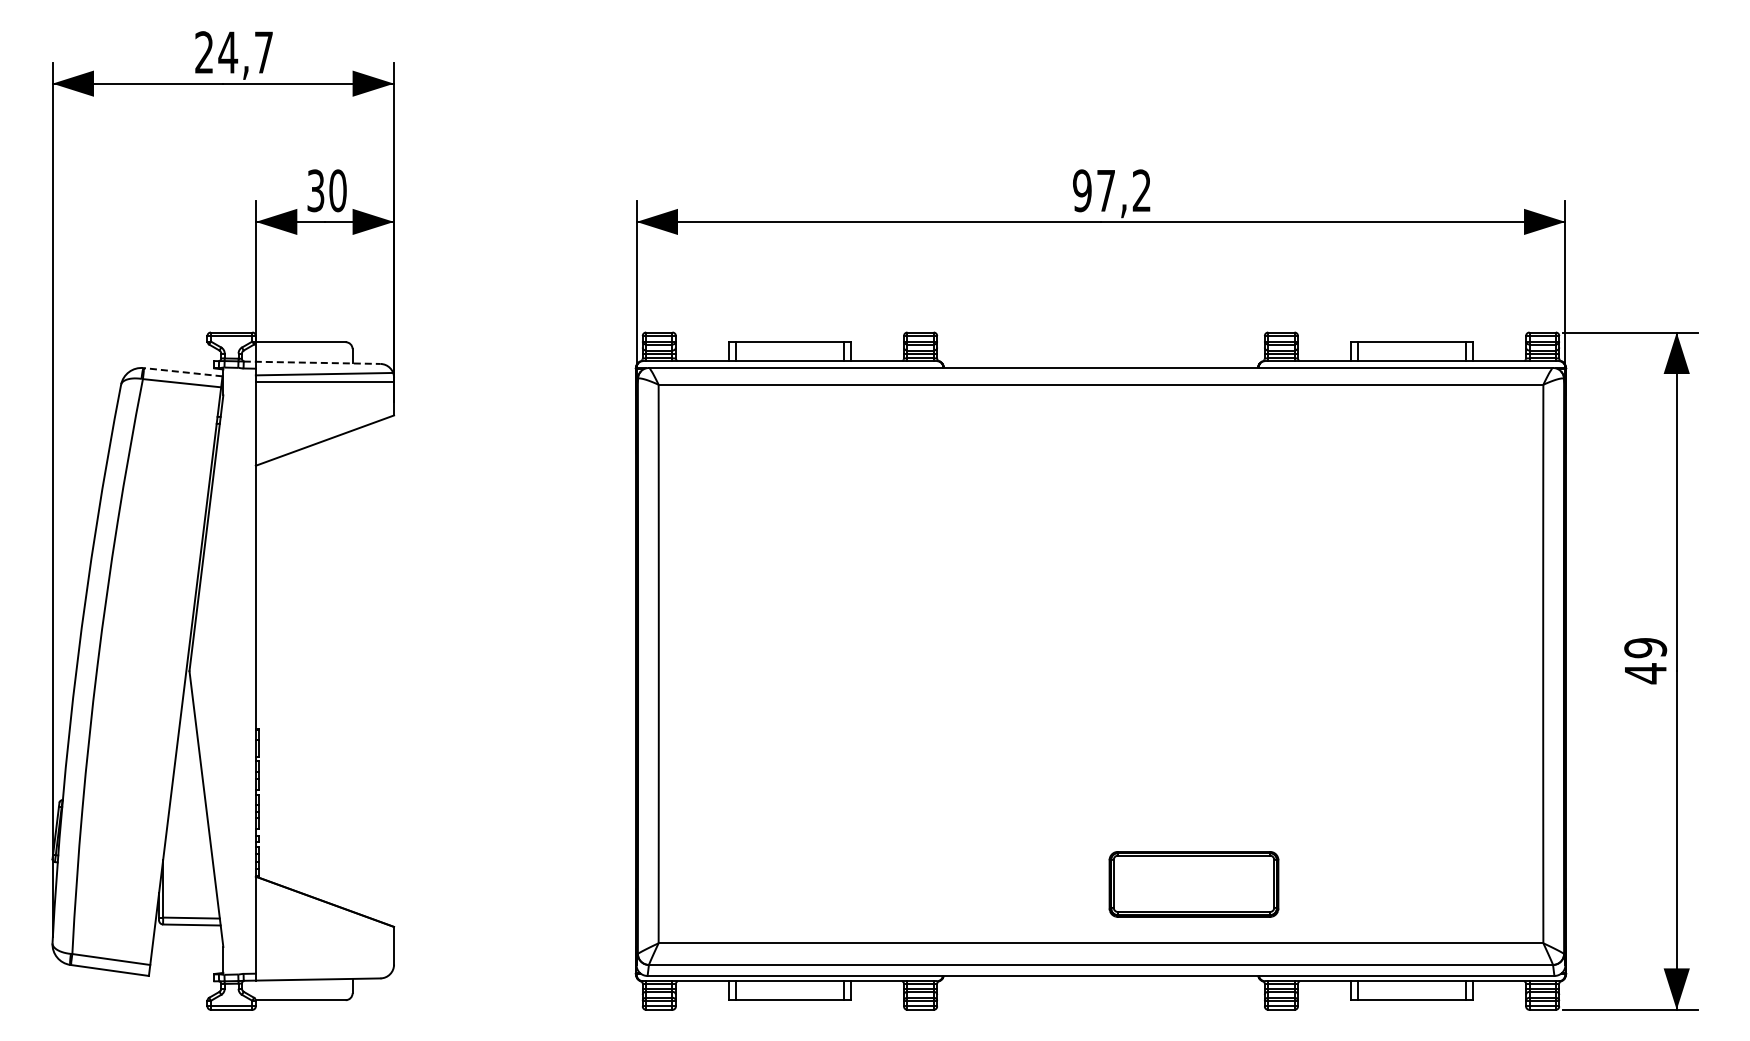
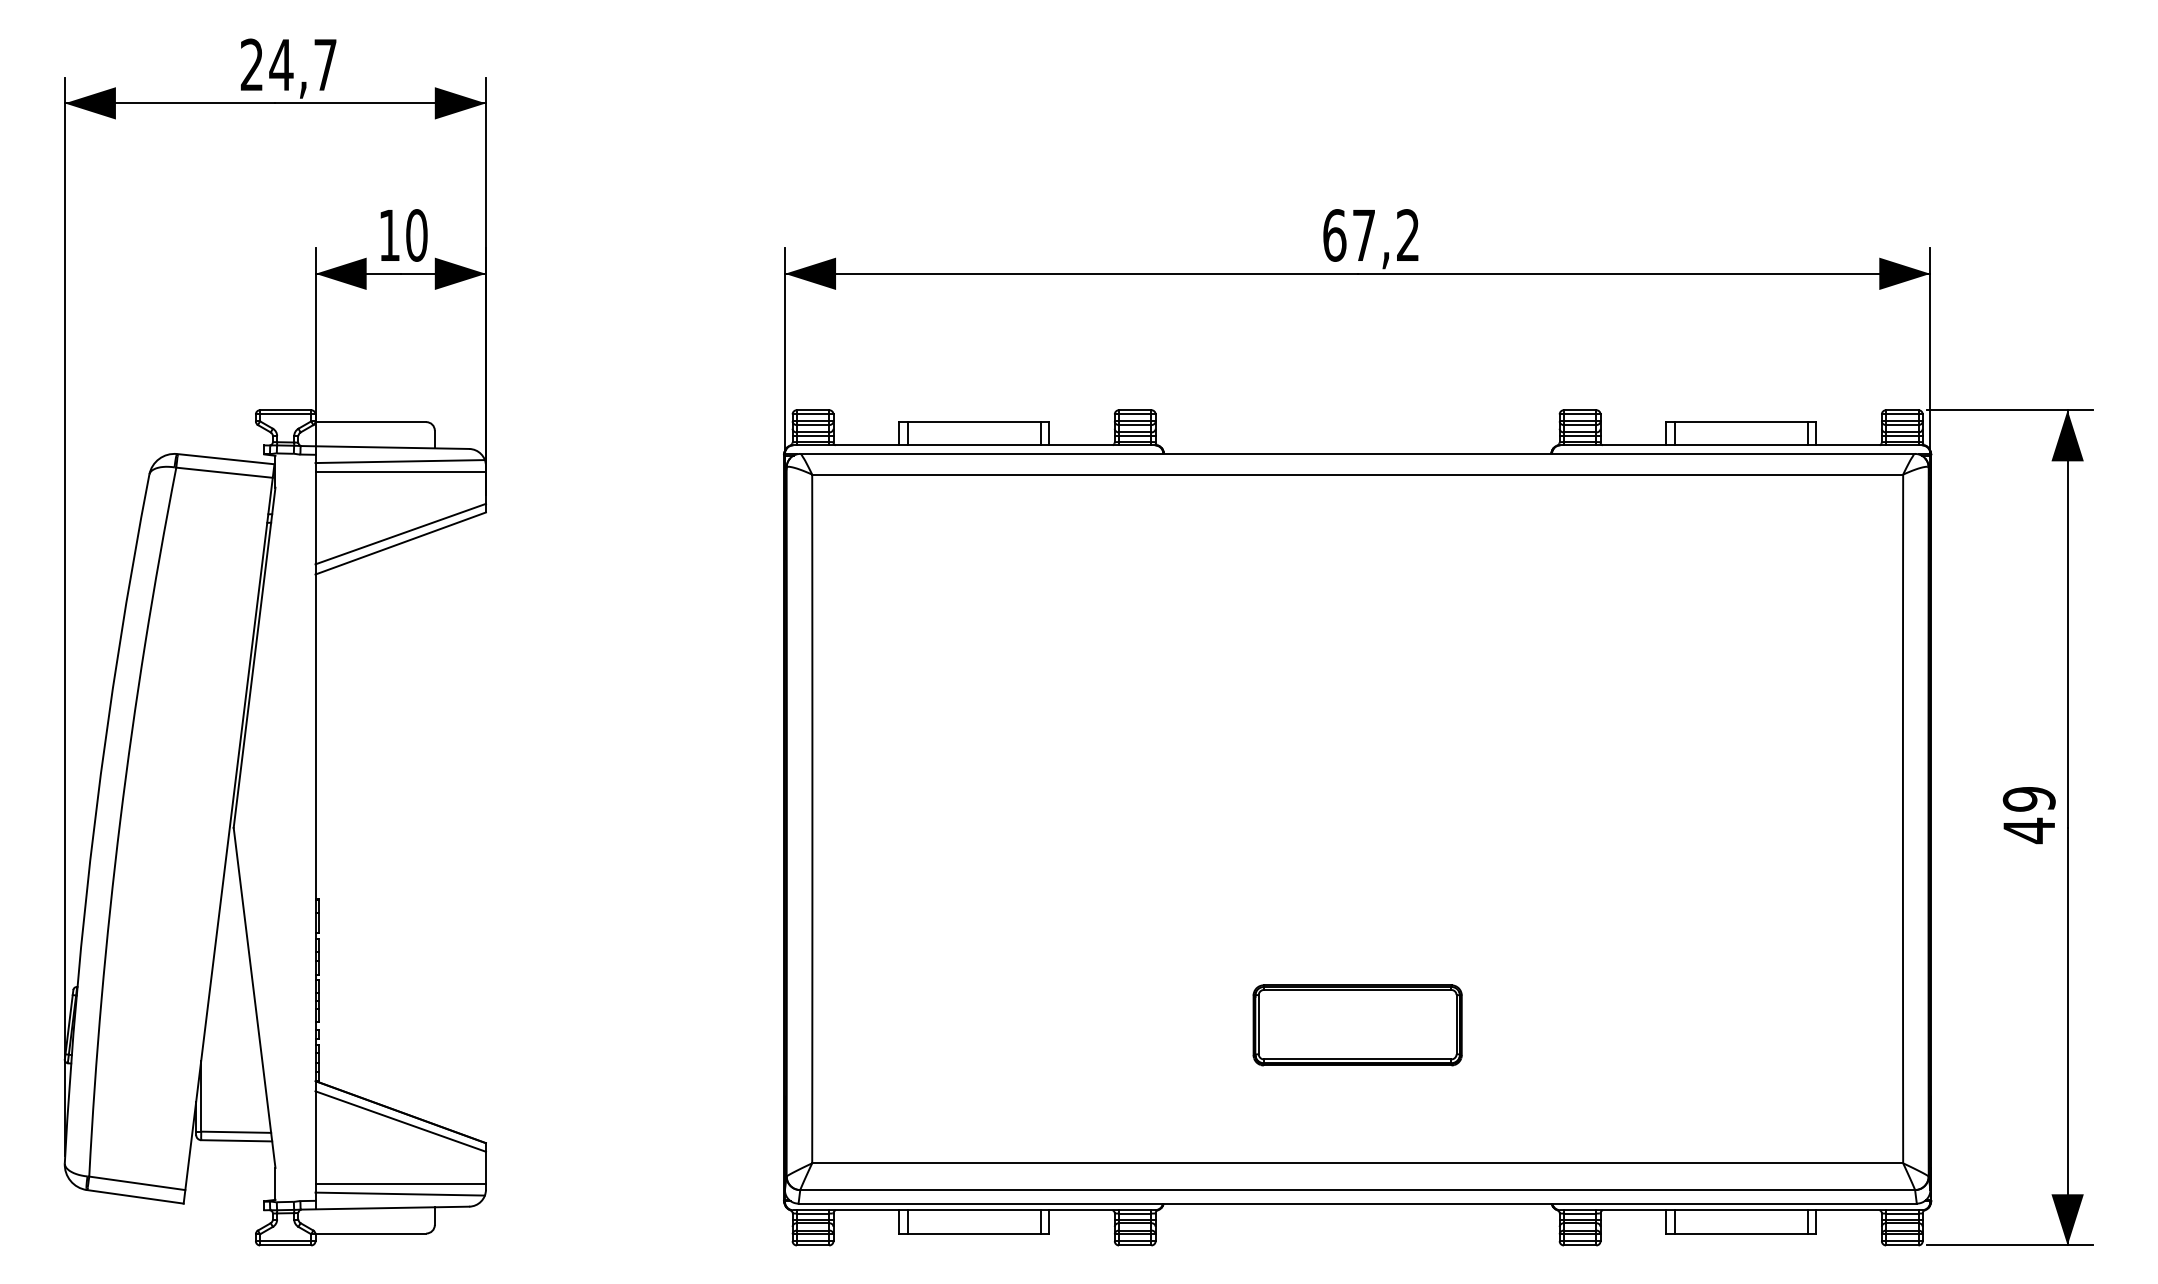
text: (315, 190) -> (389, 235), 30 -> 10
text: (1082, 190) -> (1334, 235), 97,2 -> 67,2
line: (312, 362) -> (385, 447), dashed -> solid
line: (183, 372) -> (226, 459), dashed -> solid
line: (324, 432) -> (400, 533), added
part: (1193, 884) -> (1357, 1025), moved
line: (324, 908) -> (400, 1120), added
line: (324, 960) -> (400, 1184), added
line: (324, 968) -> (400, 1194), added

